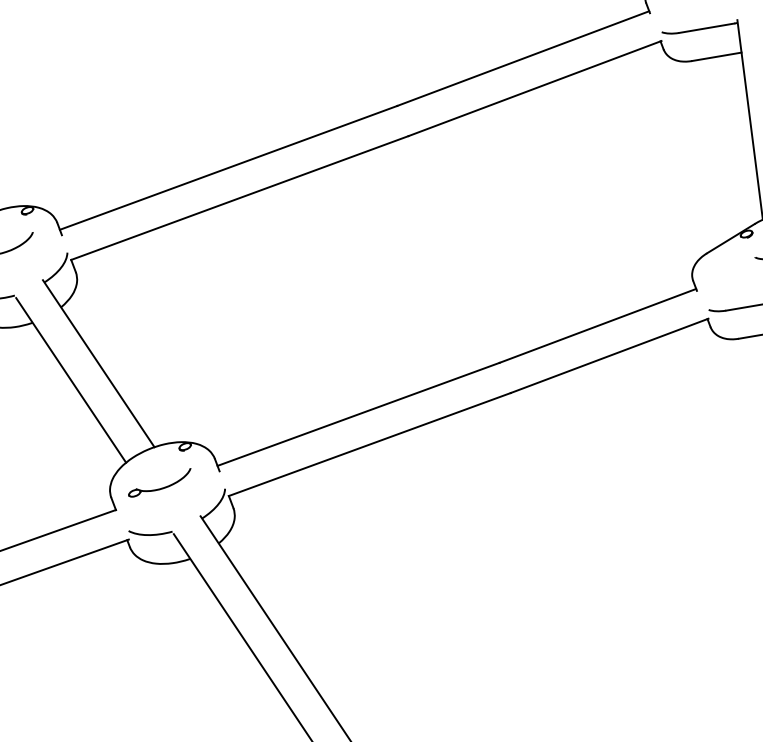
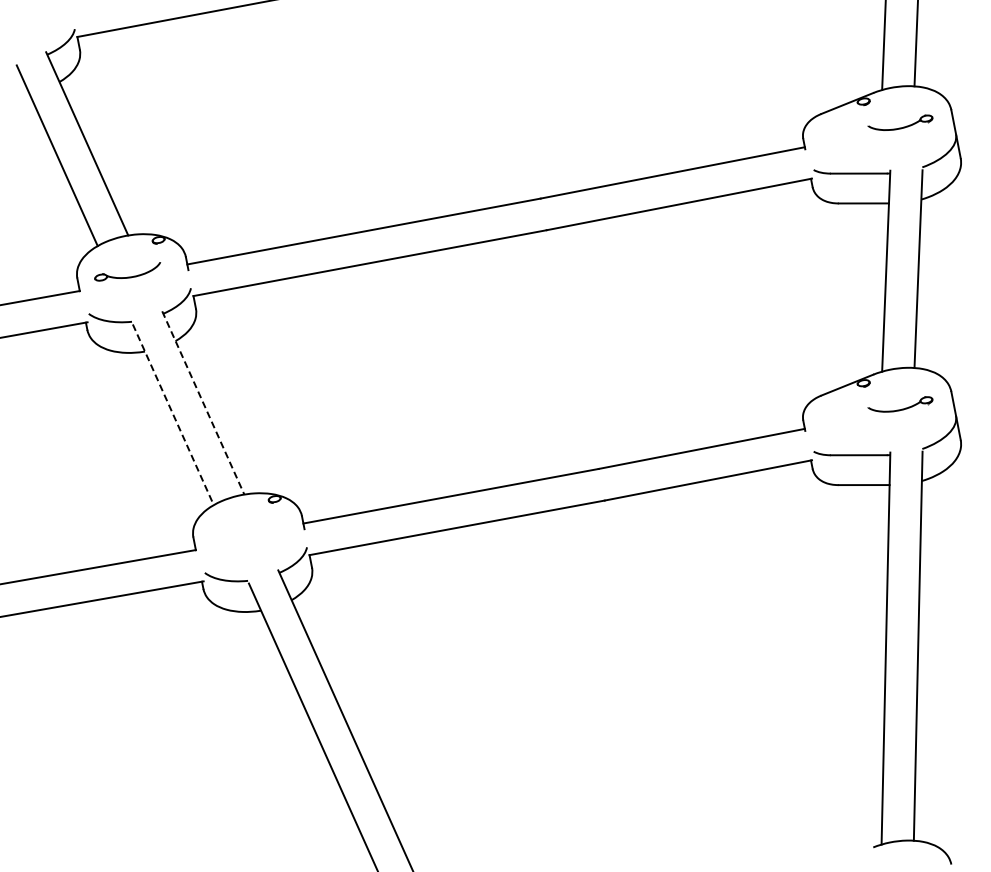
line: (99, 364) -> (203, 403), solid -> dashed
line: (71, 380) -> (173, 414), solid -> dashed
part: (159, 482) -> (243, 530), removed

